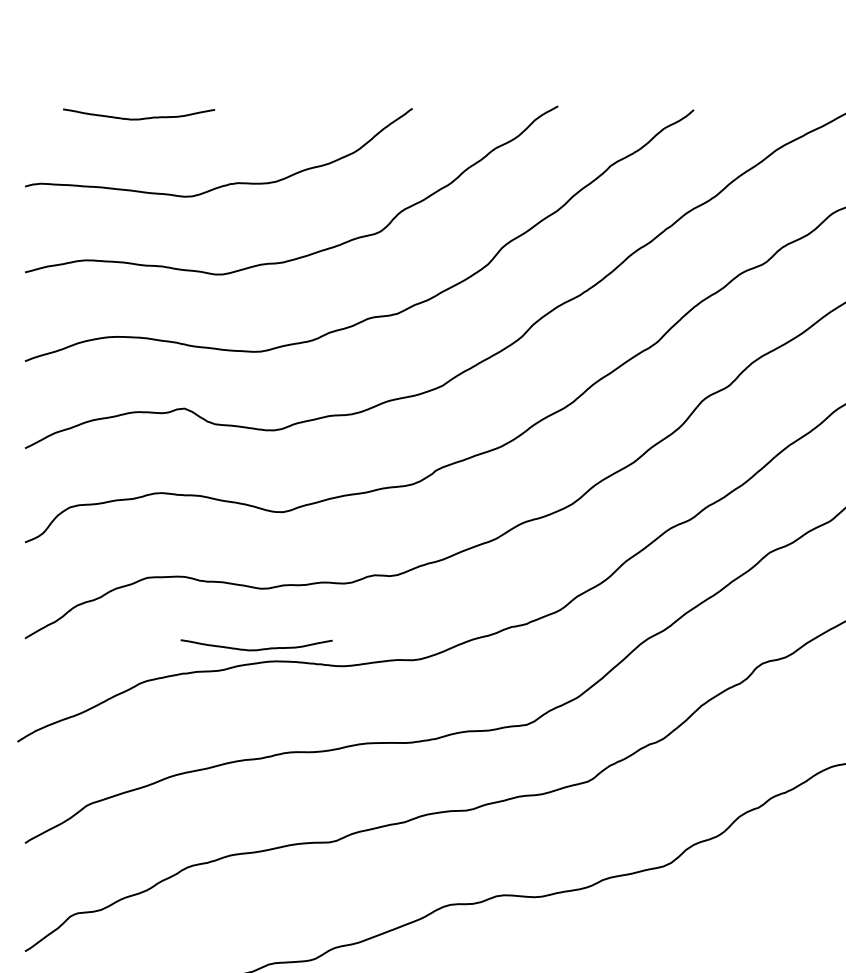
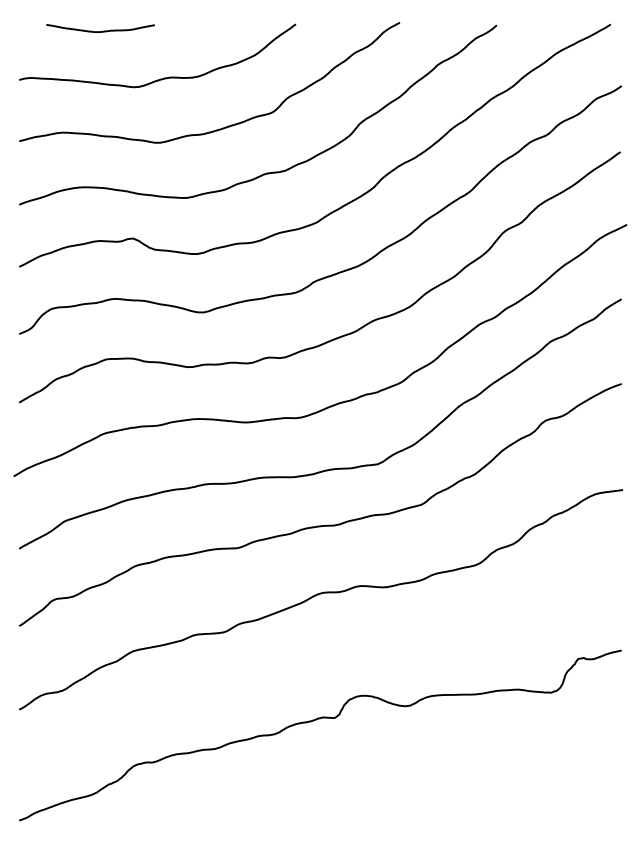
curve: (259, 648) -> (186, 409), removed

